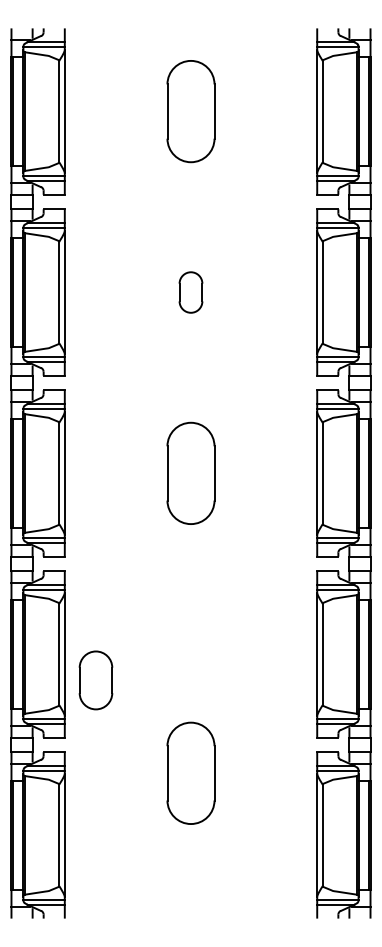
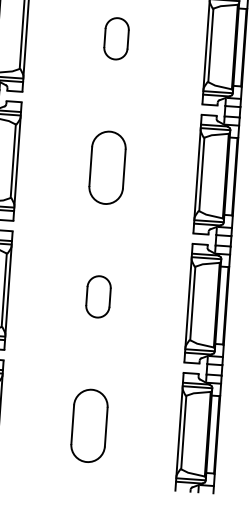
part: (190, 292) -> (116, 38), size x1.43
part: (95, 680) -> (98, 296), moved
part: (190, 772) -> (89, 425), moved

